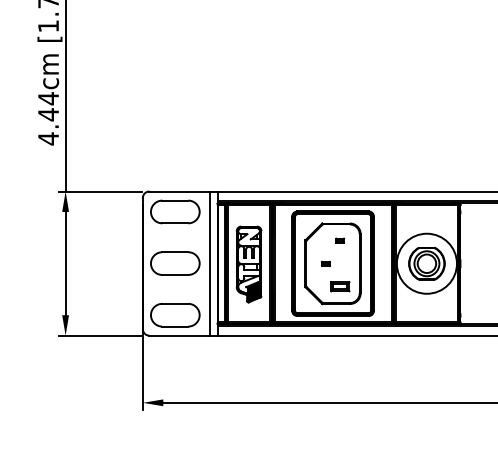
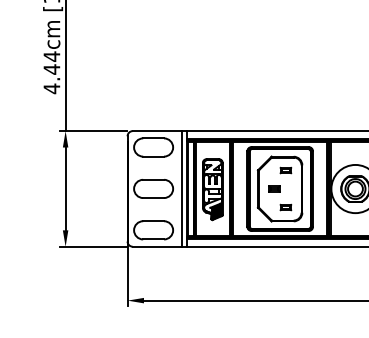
part: (339, 240) -> (285, 170), size x1.67
part: (325, 263) -> (274, 188), size x1.67
part: (339, 286) -> (285, 207), size x0.71

